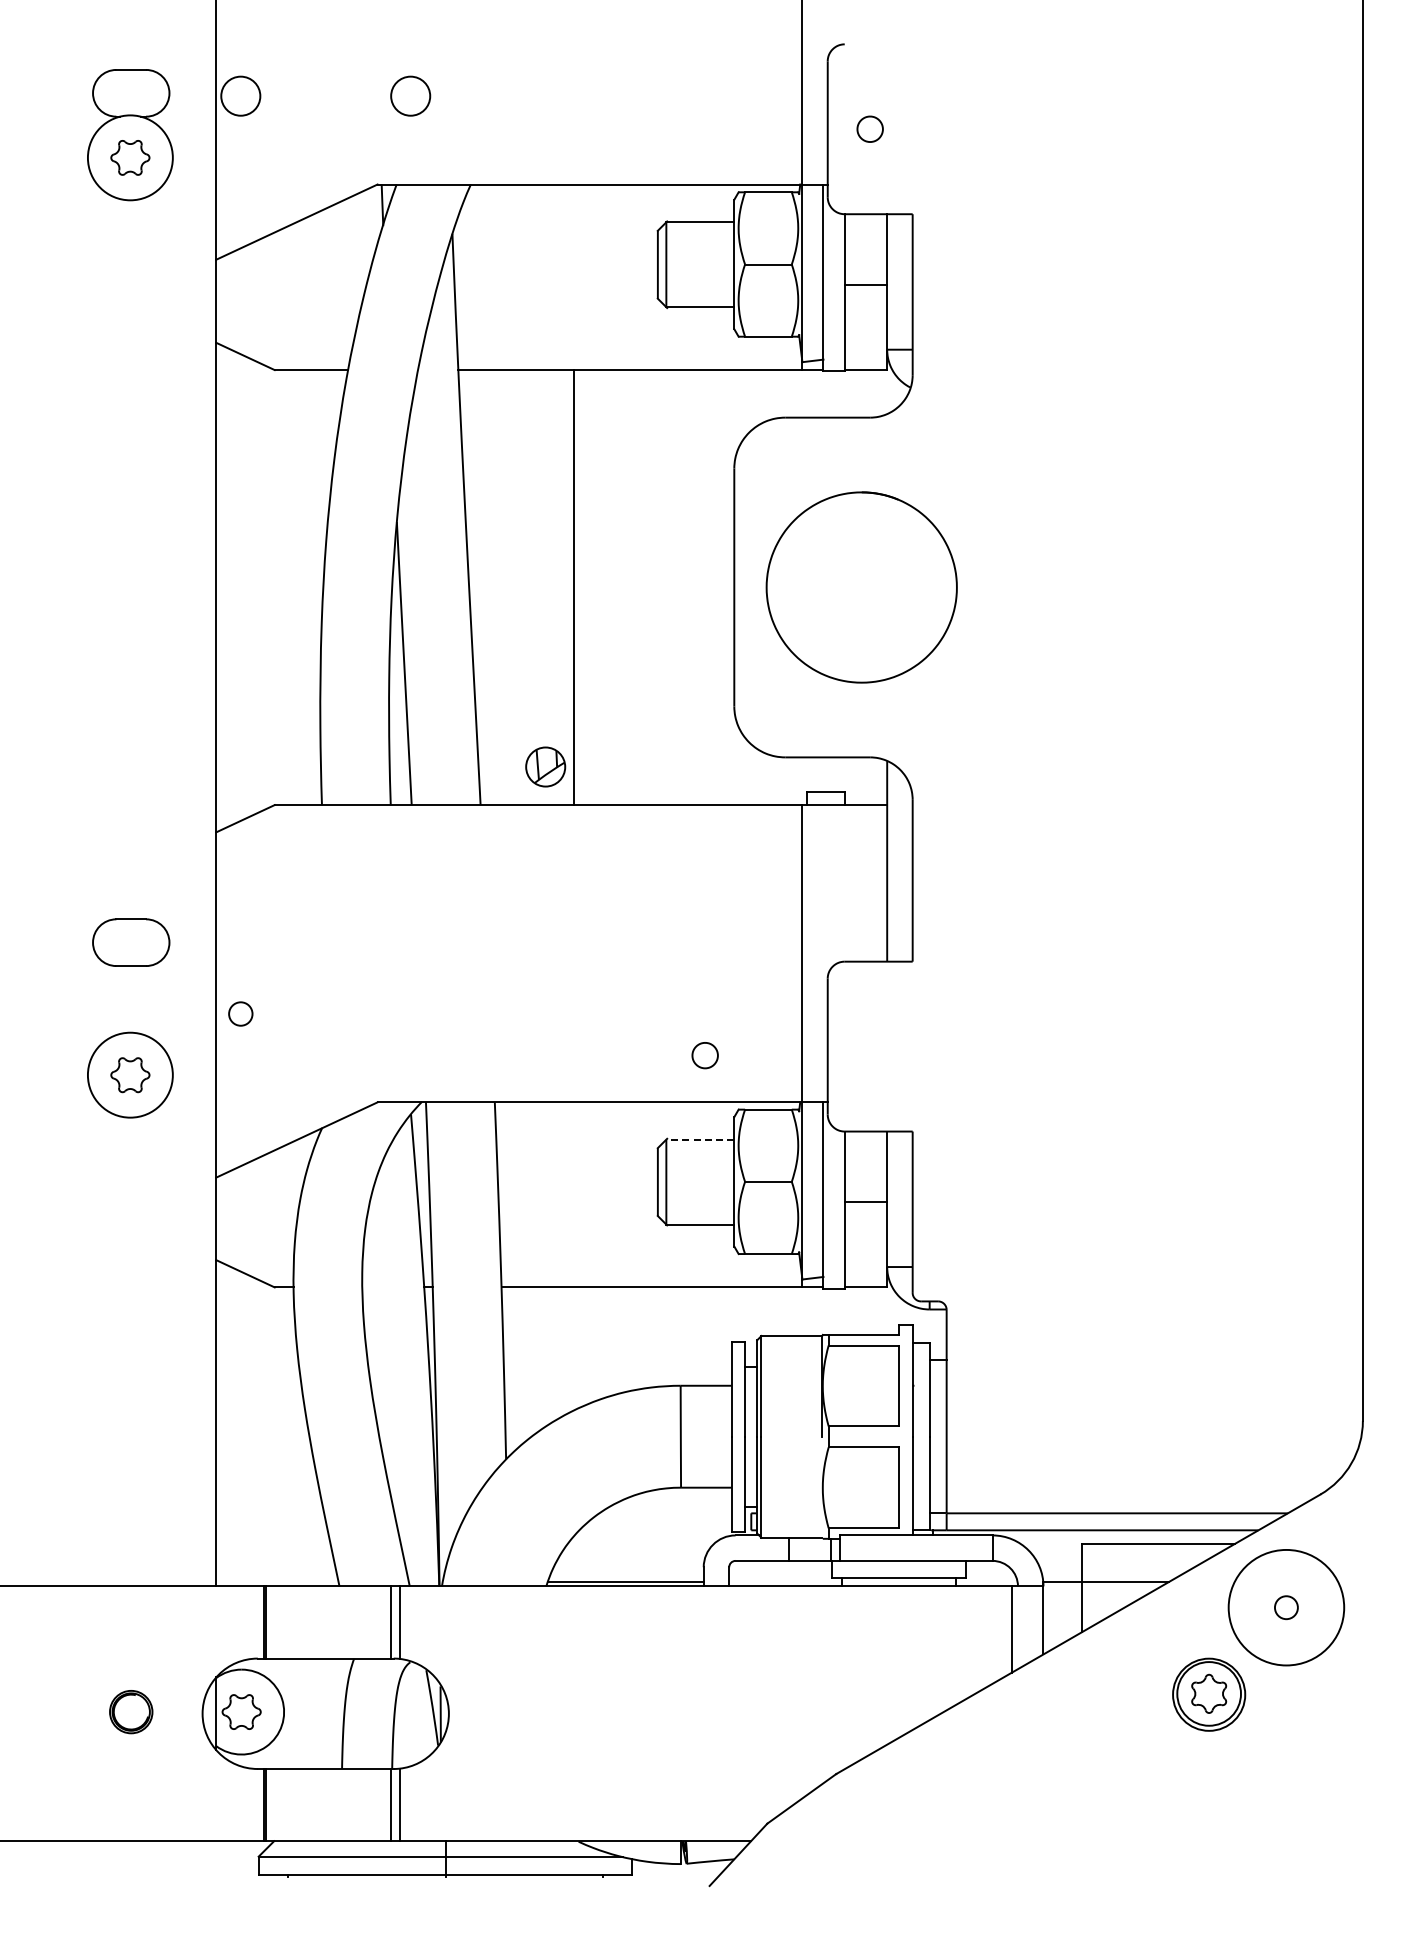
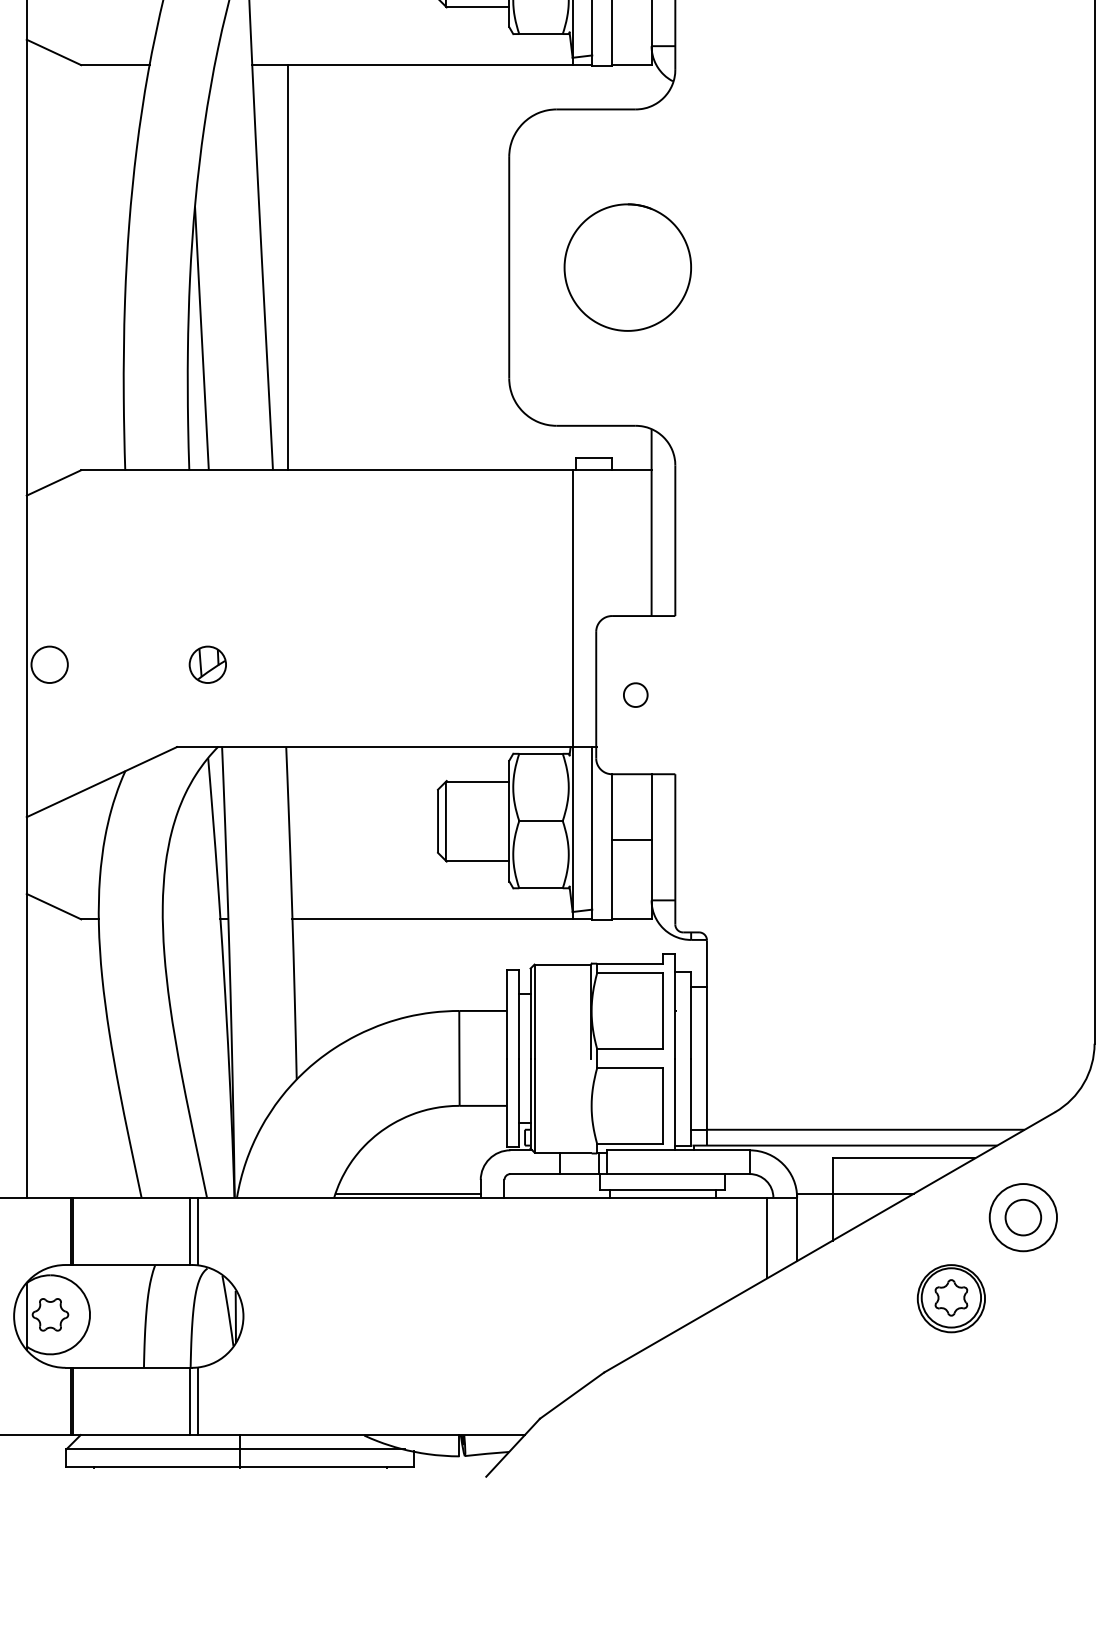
line: (574, 587) -> (287, 267), moved
part: (861, 587) -> (627, 267), size x0.71
part: (545, 766) -> (207, 664), moved
circle: (240, 1013) -> (49, 664), size x1.67
part: (704, 1055) -> (635, 695), moved
line: (699, 1139) -> (476, 781), dashed -> solid
circle: (1286, 1607) -> (1023, 1217), size x0.62
circle: (1286, 1607) -> (1023, 1217), size x1.67

